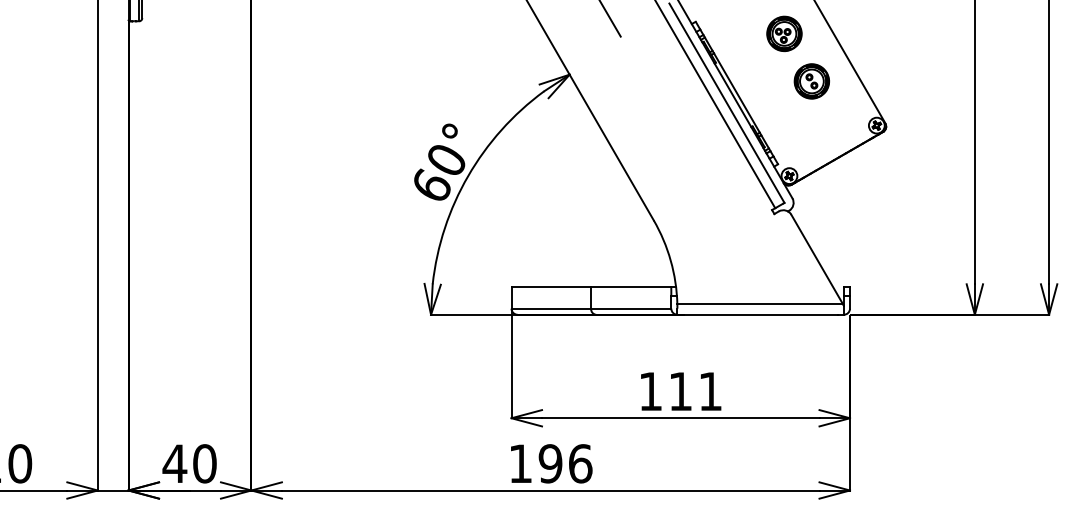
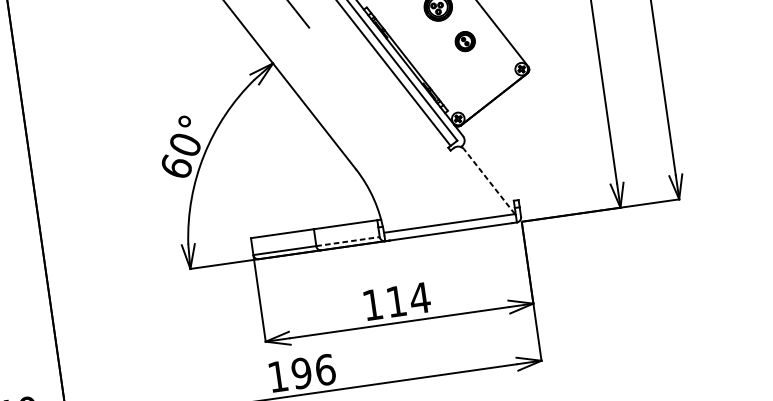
part: (811, 81) -> (465, 41), size x0.7
line: (817, 259) -> (489, 181), solid -> dashed
line: (631, 308) -> (348, 241), solid -> dashed
text: (710, 391) -> (420, 298), 111 -> 114

